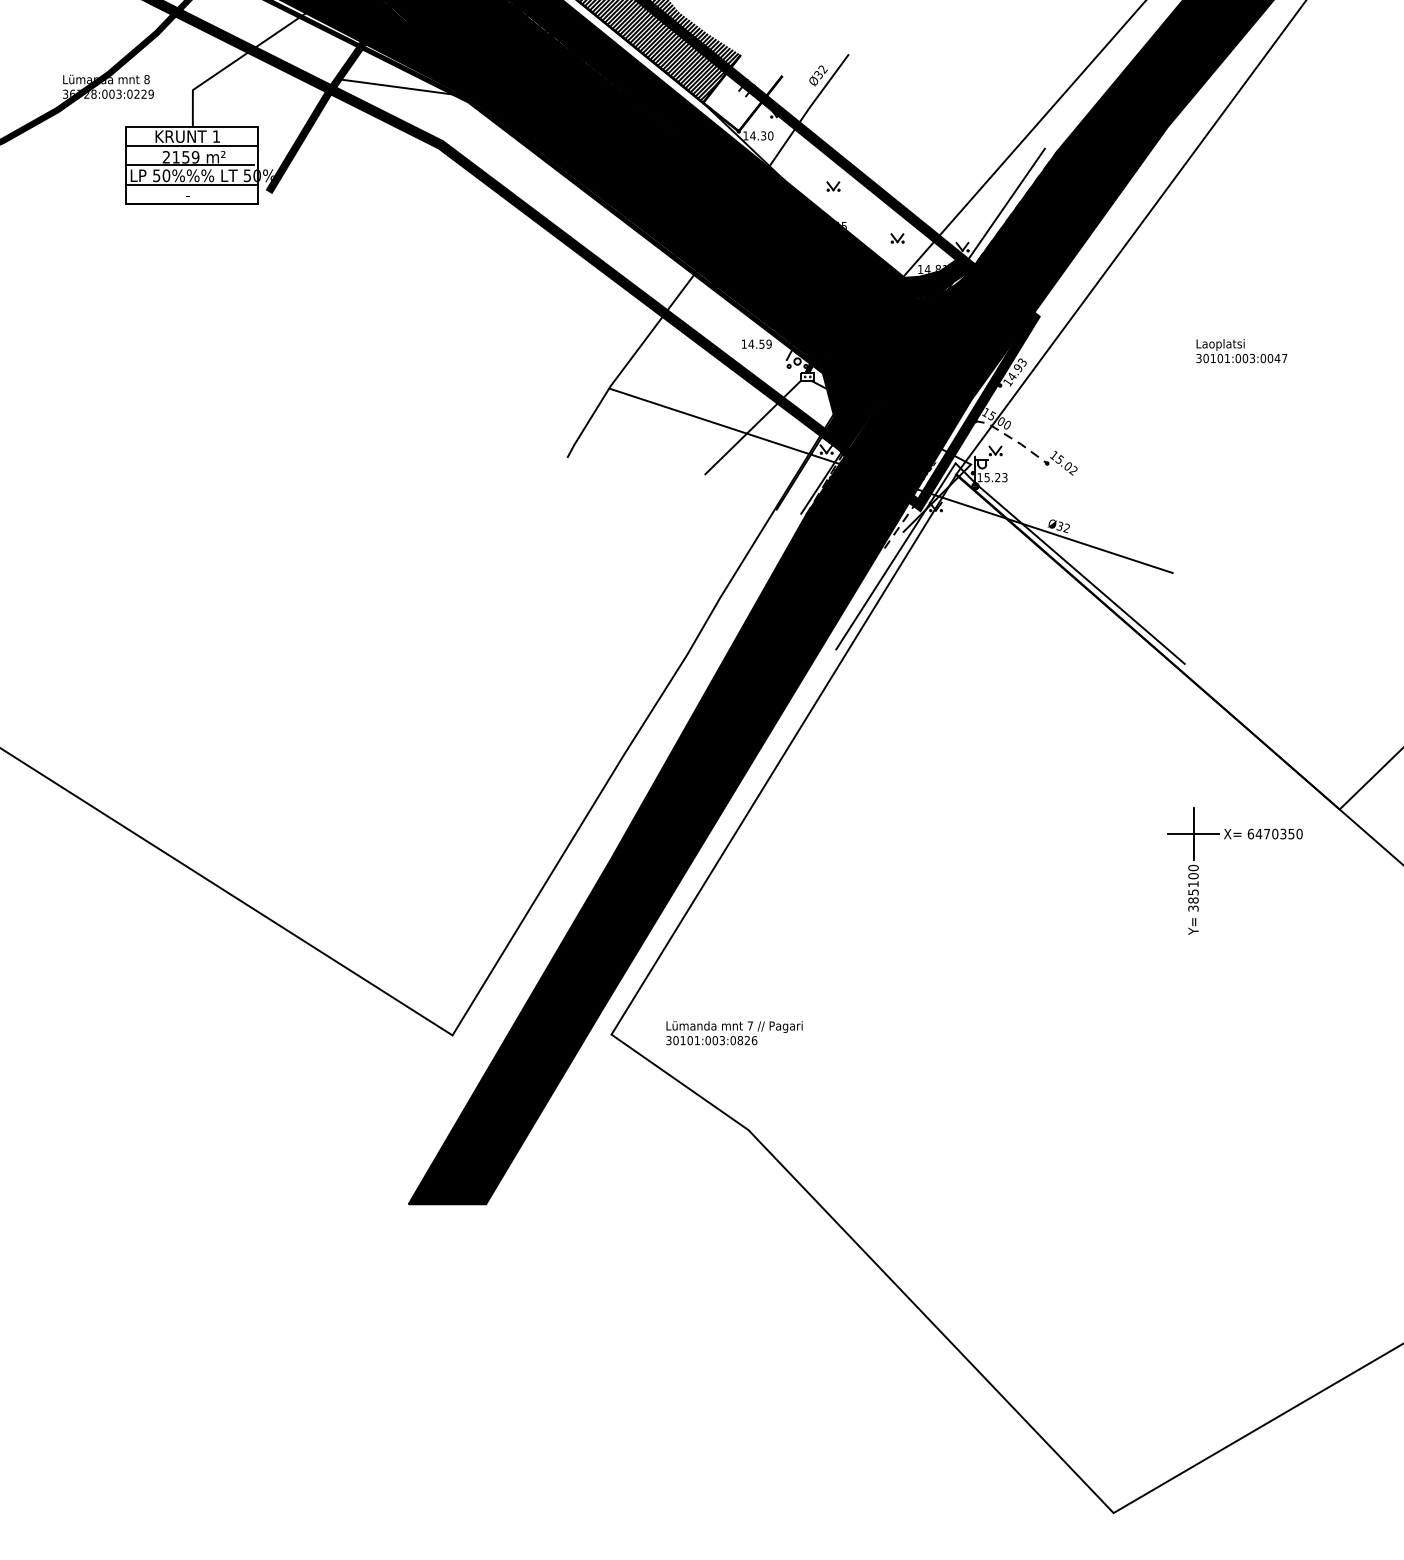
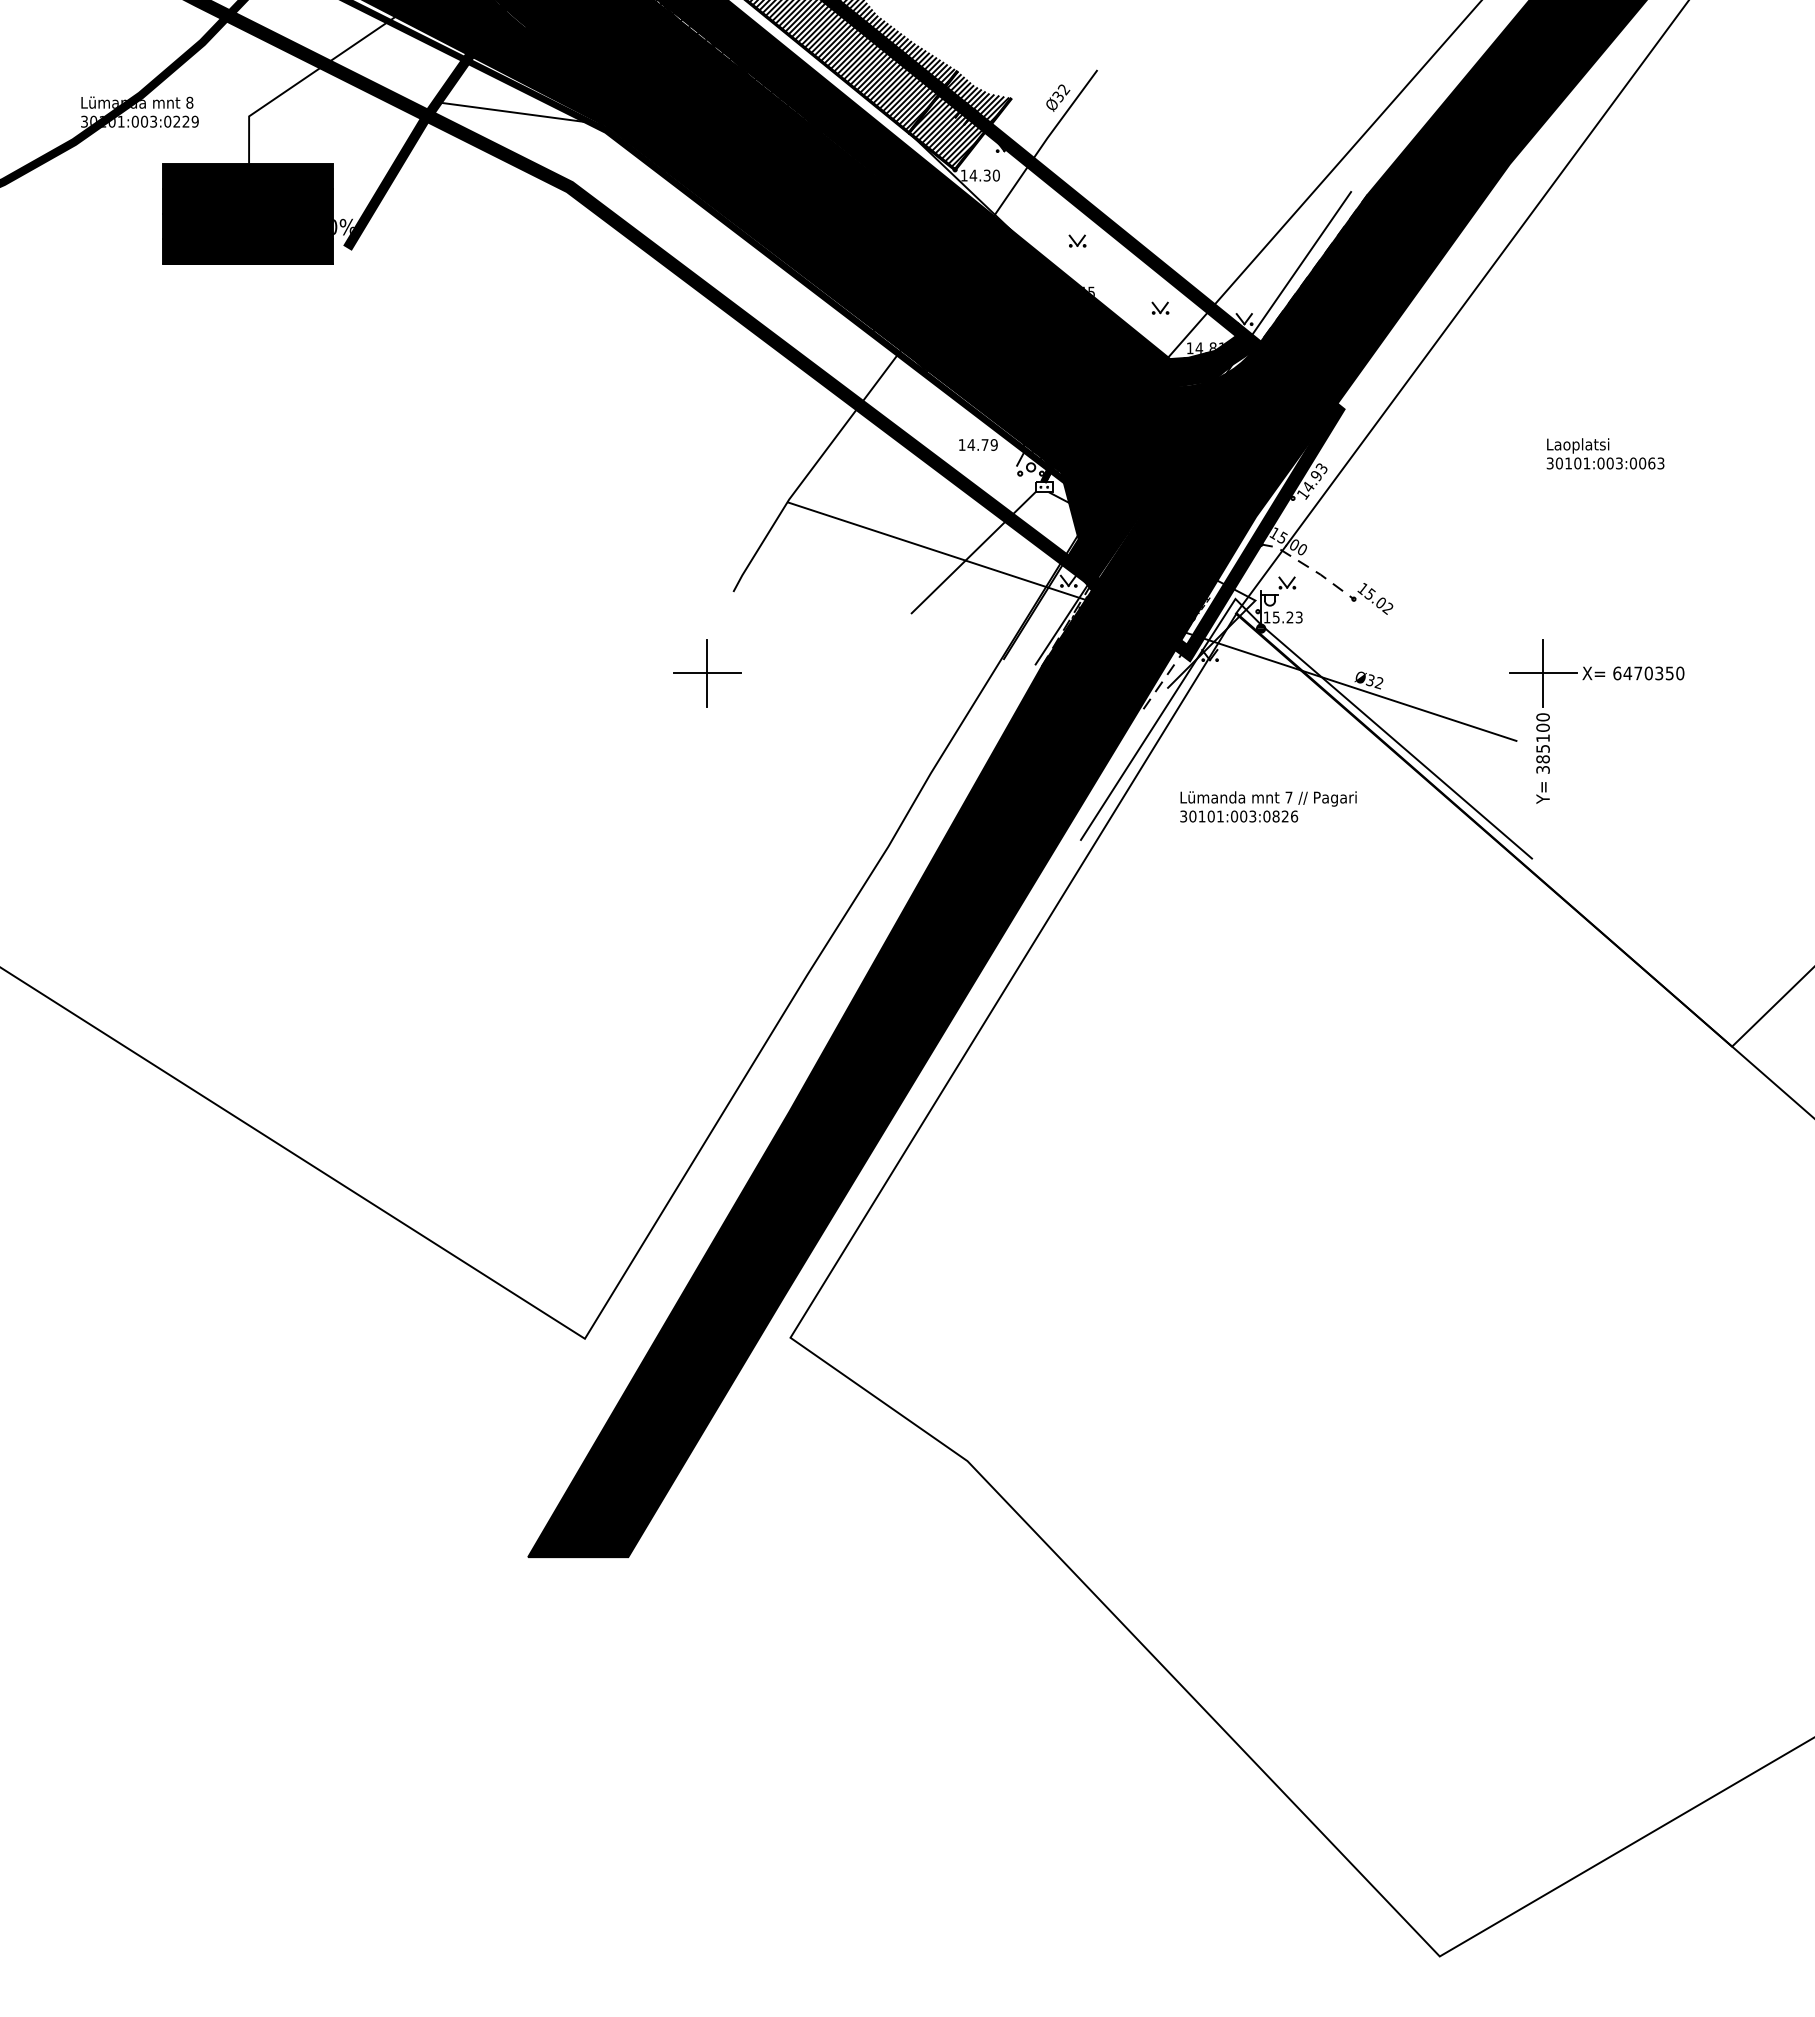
hatch: (742, 93) -> (959, 120), added
text: (83, 94) -> (107, 121), 36728:003:0229 -> 30101:003:0229
fill: (191, 165) -> (247, 213), added
text: (761, 343) -> (984, 444), 14.59 -> 14.79
text: (1281, 358) -> (1656, 463), 30101:003:0047 -> 30101:003:0063
part: (547, 520) -> (707, 673), added
part: (1230, 839) -> (1591, 680), moved
text: (734, 1032) -> (1268, 806), moved

